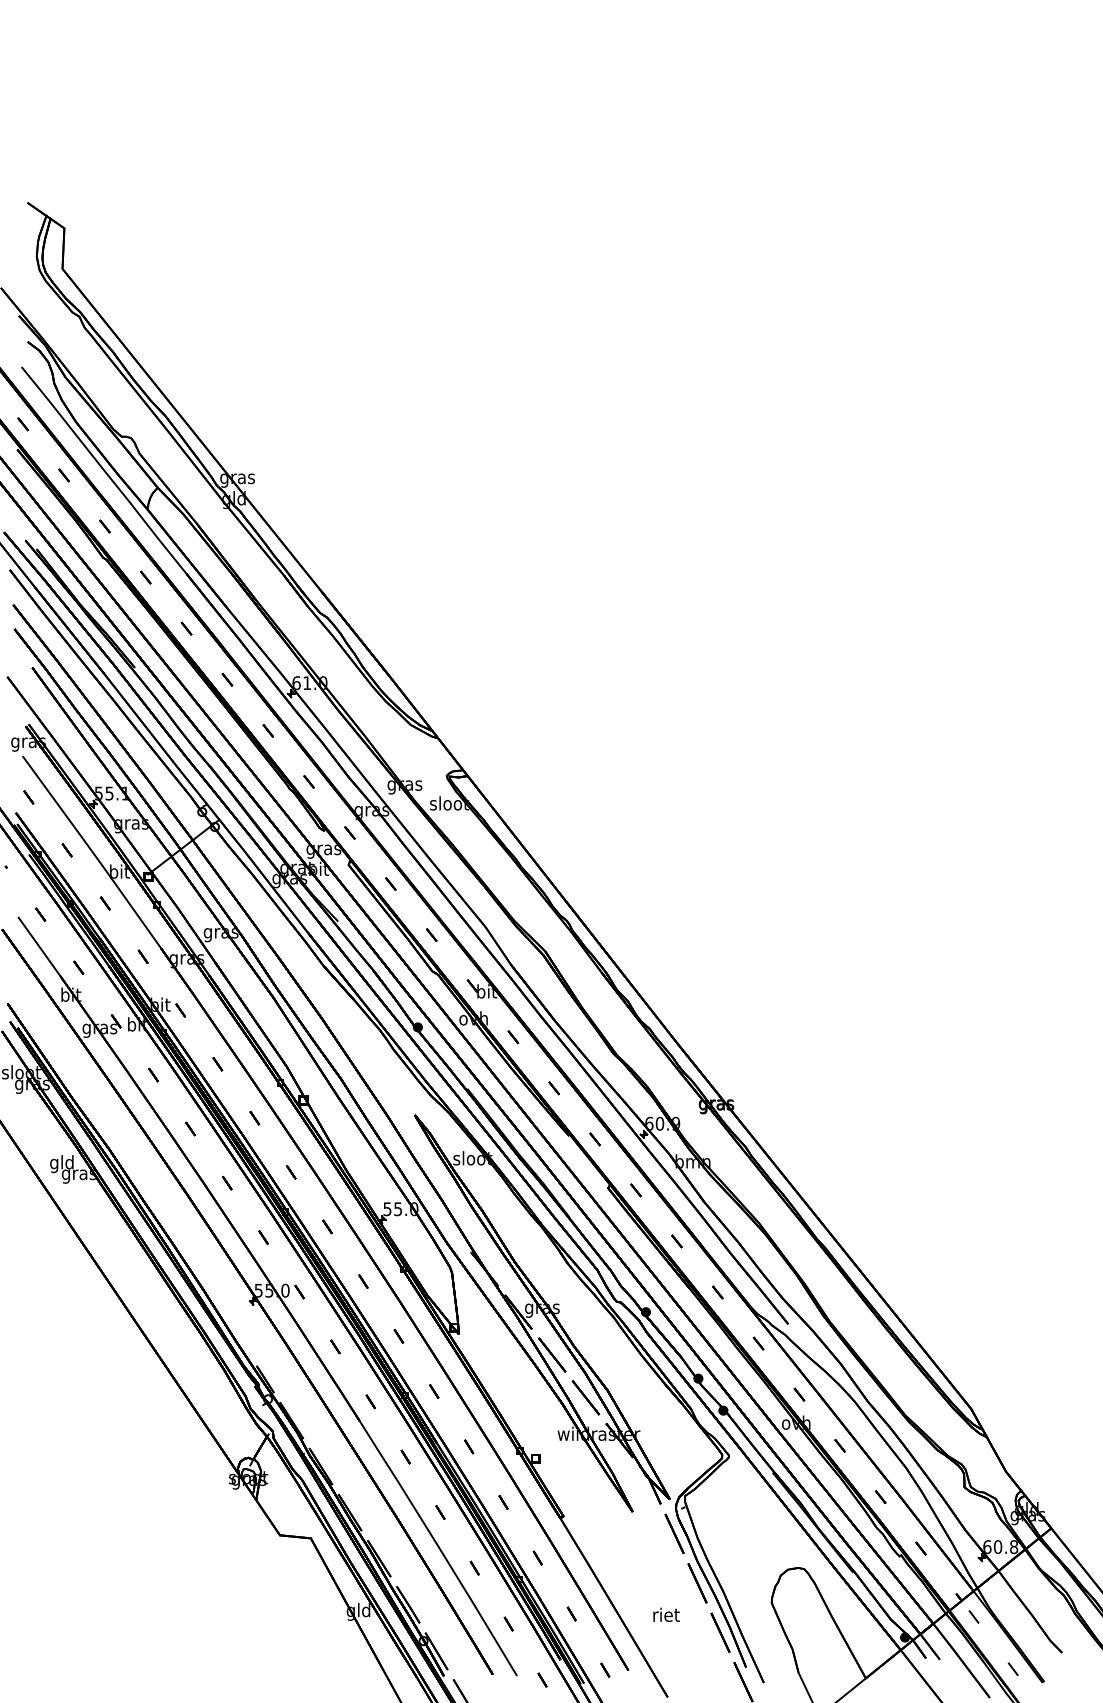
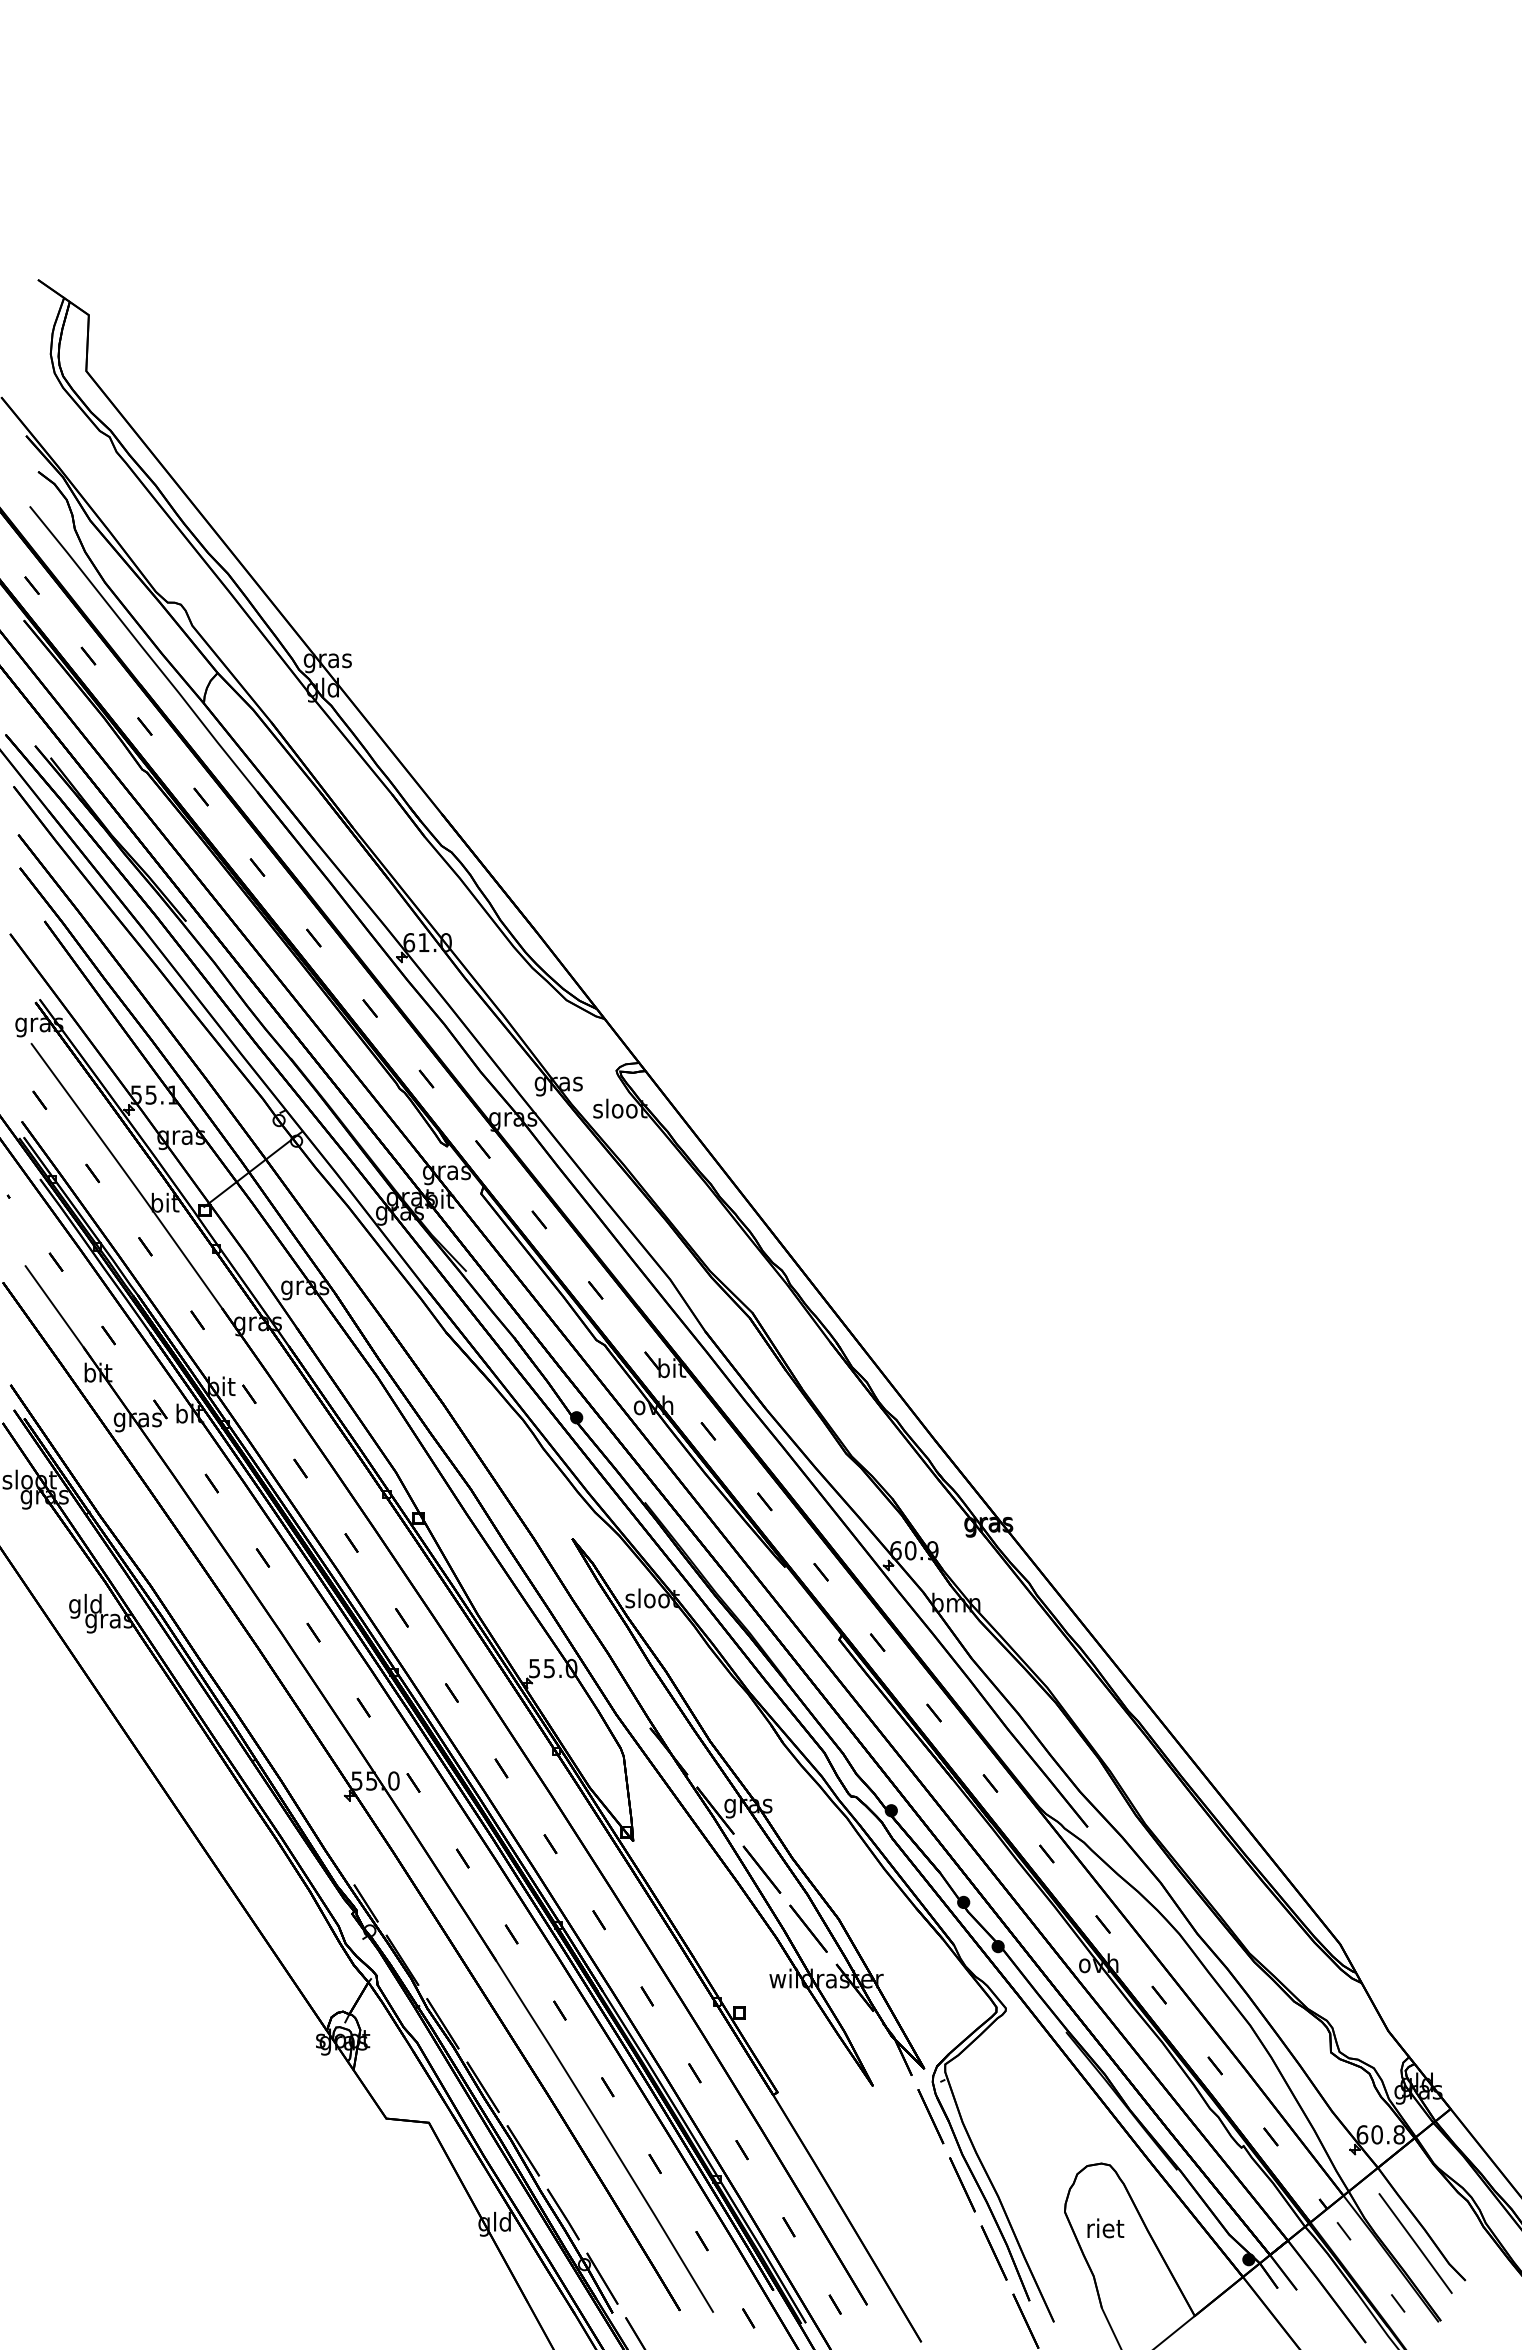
text: (666, 1614) -> (1105, 2228), moved
line: (1025, 1625) -> (1415, 2243), added

